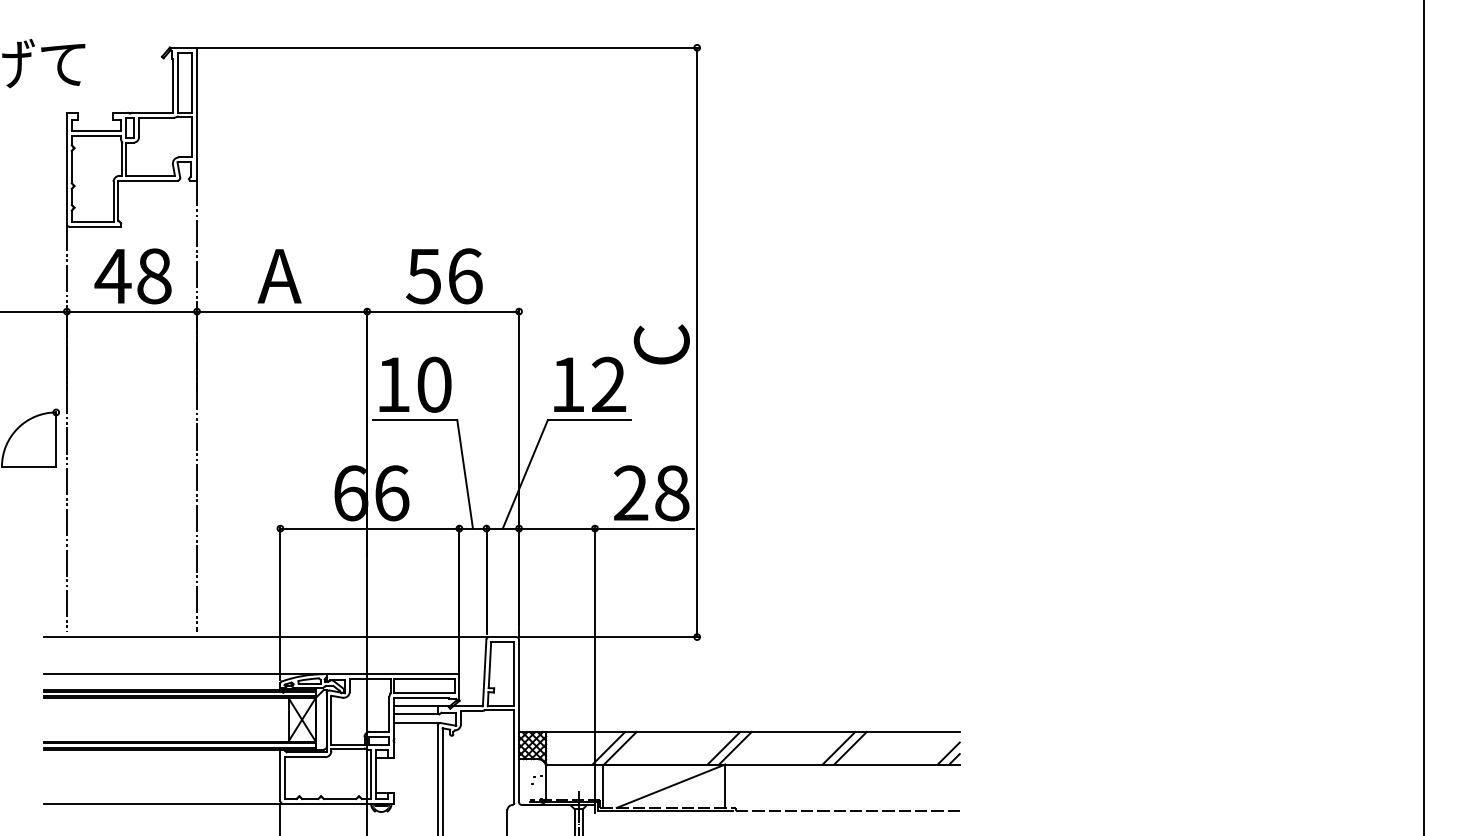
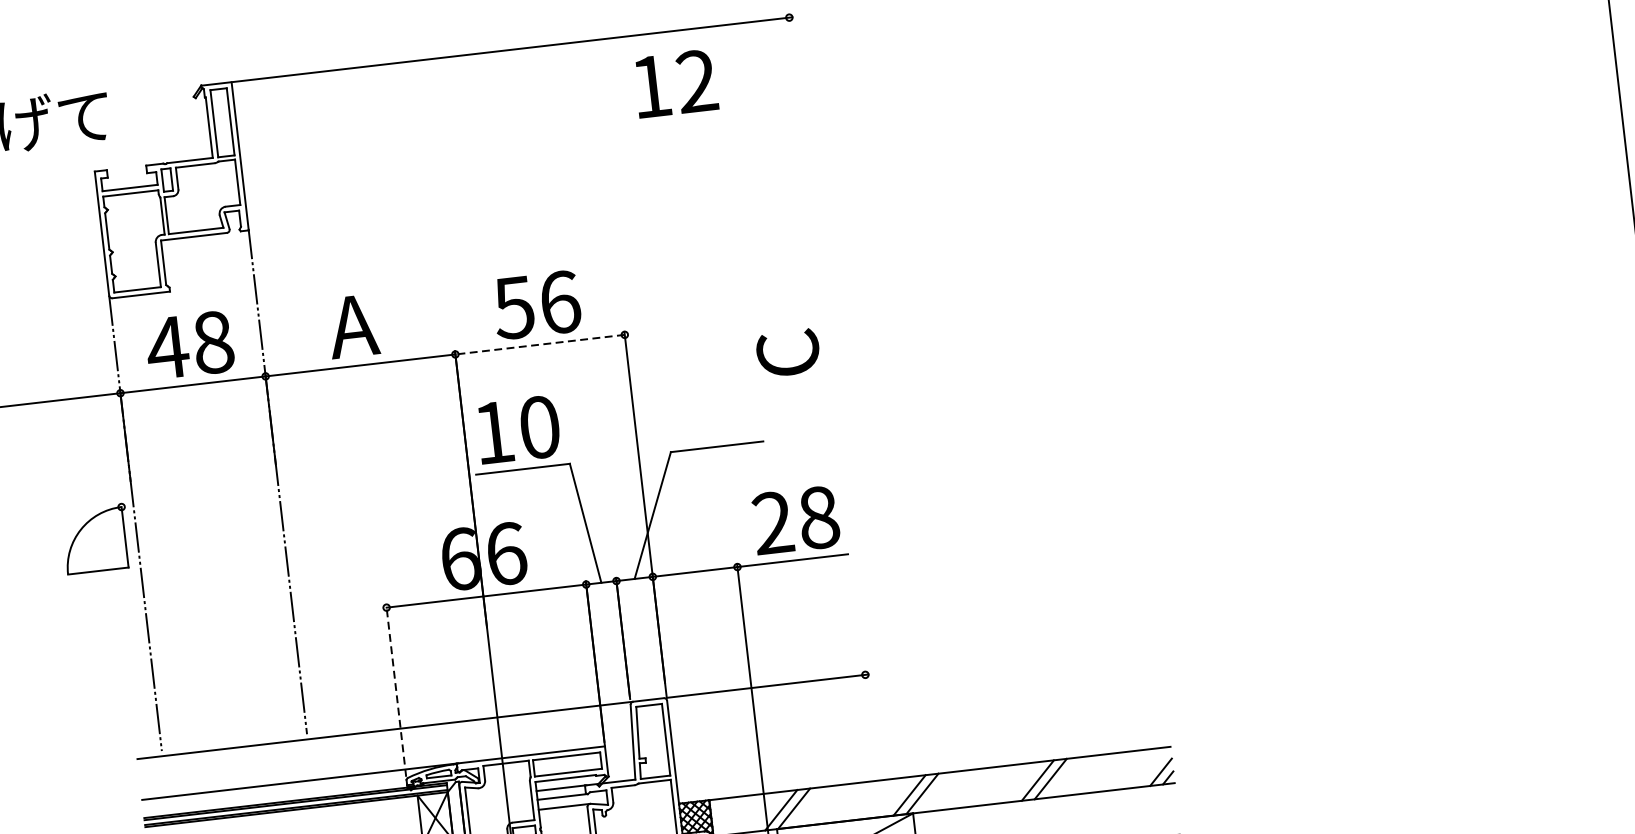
line: (443, 311) -> (540, 344), solid -> dashed
line: (697, 342) -> (827, 346), removed
text: (590, 383) -> (676, 82), moved
line: (280, 602) -> (396, 690), solid -> dashed

